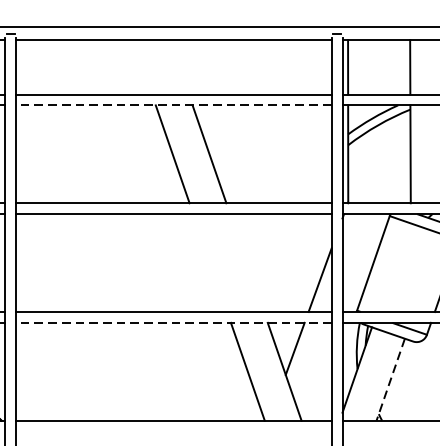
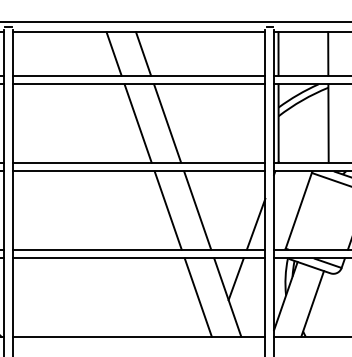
line: (141, 66) -> (113, 53), added
line: (179, 66) -> (143, 53), added
line: (173, 105) -> (138, 84), dashed -> solid
line: (209, 262) -> (167, 210), added
line: (246, 262) -> (197, 210), added
line: (173, 322) -> (138, 258), dashed -> solid
line: (390, 379) -> (312, 303), dashed -> solid

